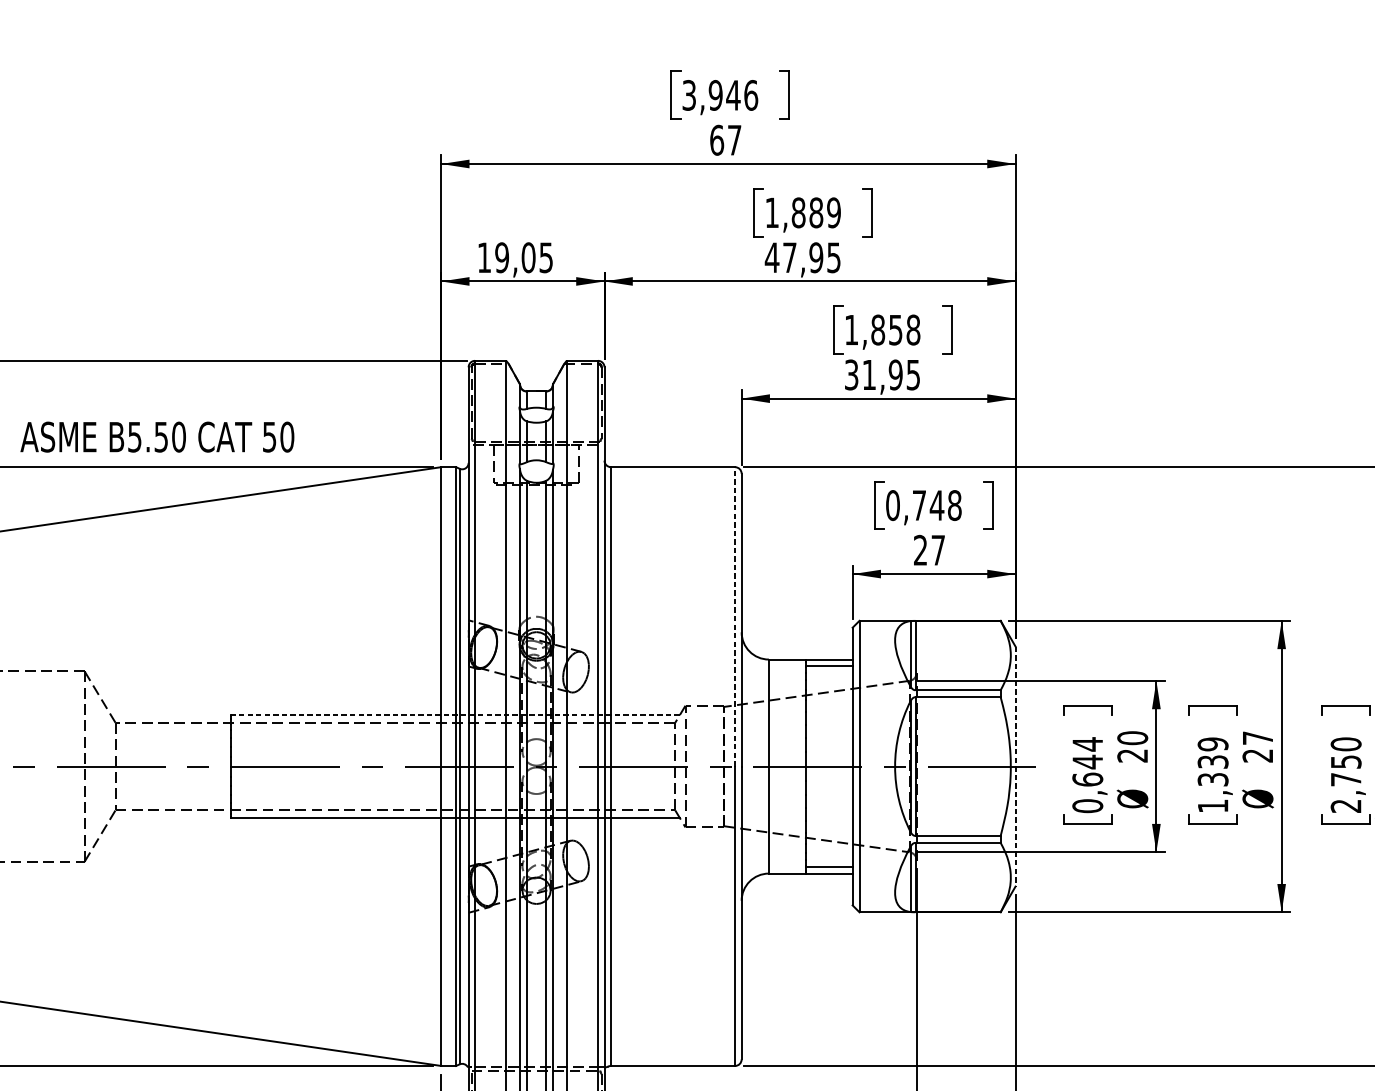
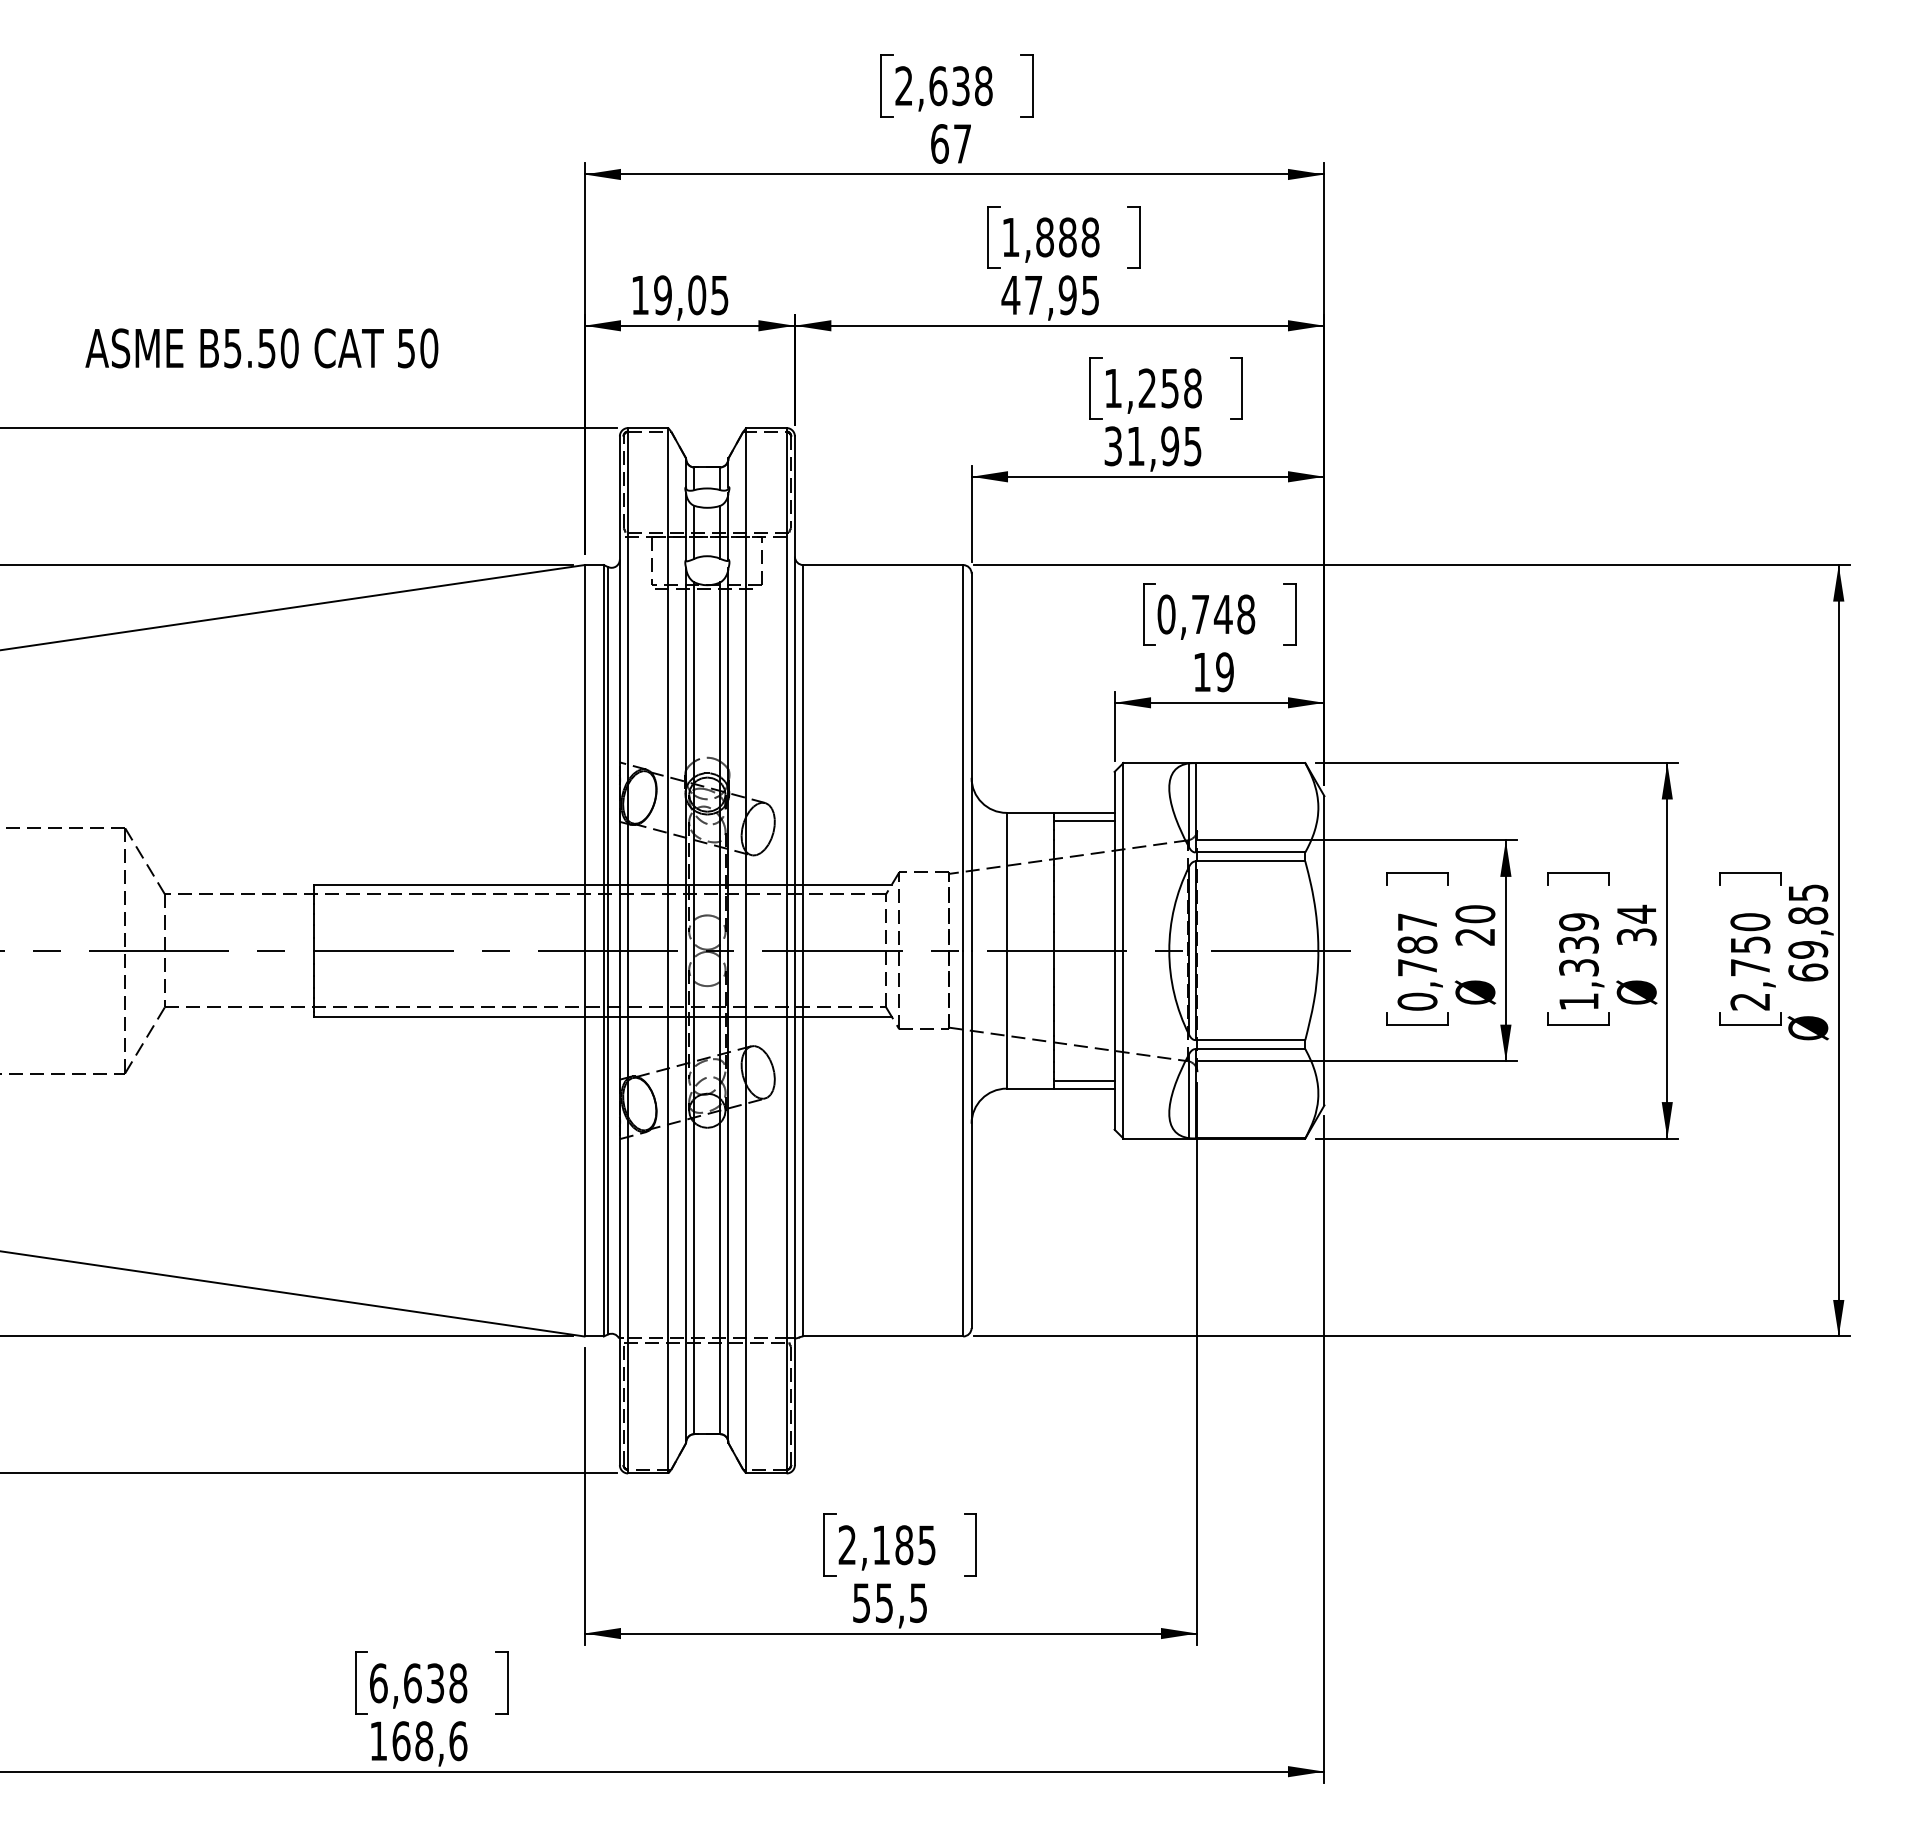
text: (719, 95) -> (943, 86), 3,946 -> 2,638
text: (833, 212) -> (1090, 237), 1,889 -> 1,888
text: (878, 330) -> (1147, 388), 1,858 -> 1,258
text: (157, 437) -> (261, 348), moved
text: (929, 550) -> (1213, 672), 27 -> 19
line: (735, 616) -> (963, 757), dashed -> solid
line: (455, 715) -> (602, 884), dashed -> solid
text: (1257, 746) -> (1636, 924), 27 -> 34
text: (1087, 761) -> (1417, 944), 0,644 -> 0,787
line: (1015, 766) -> (1324, 950), dashed -> solid

